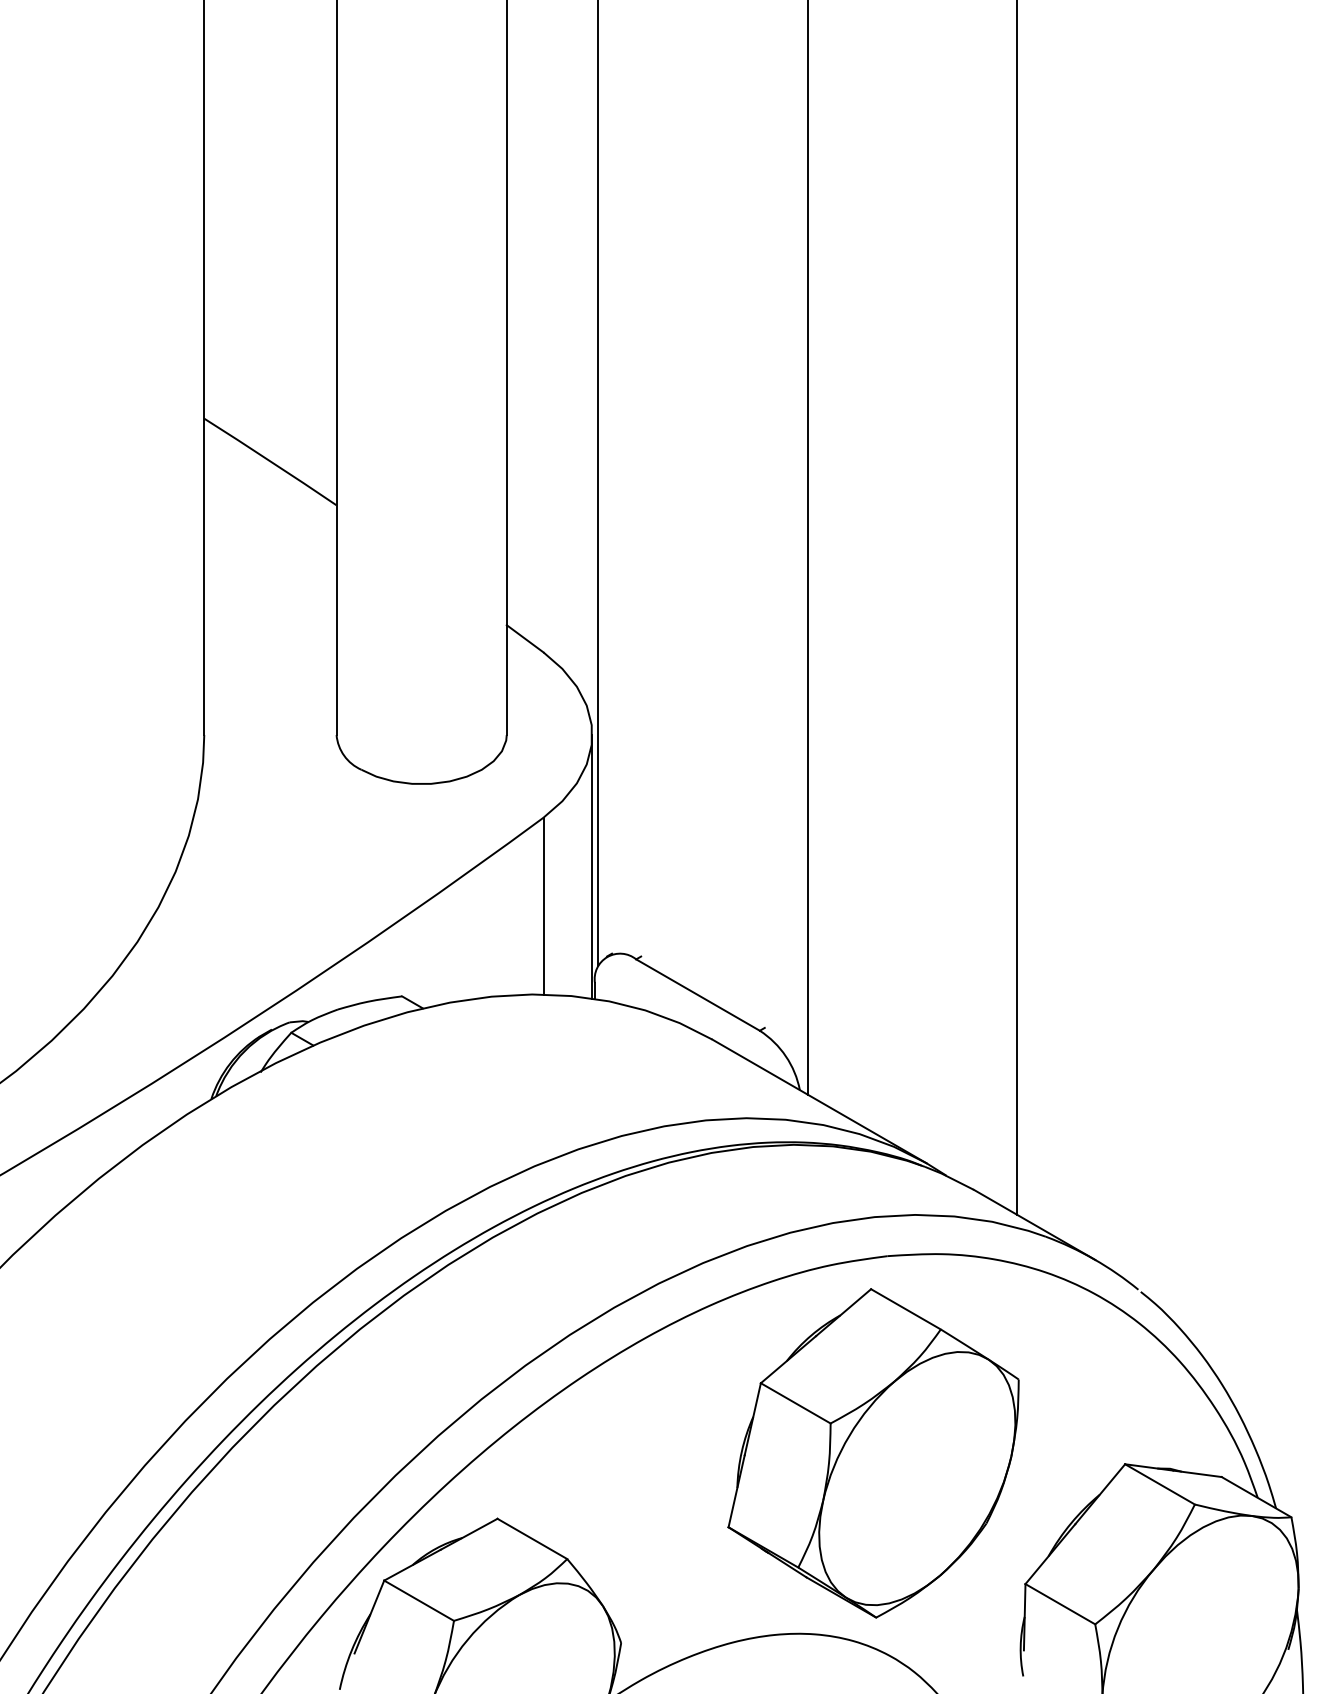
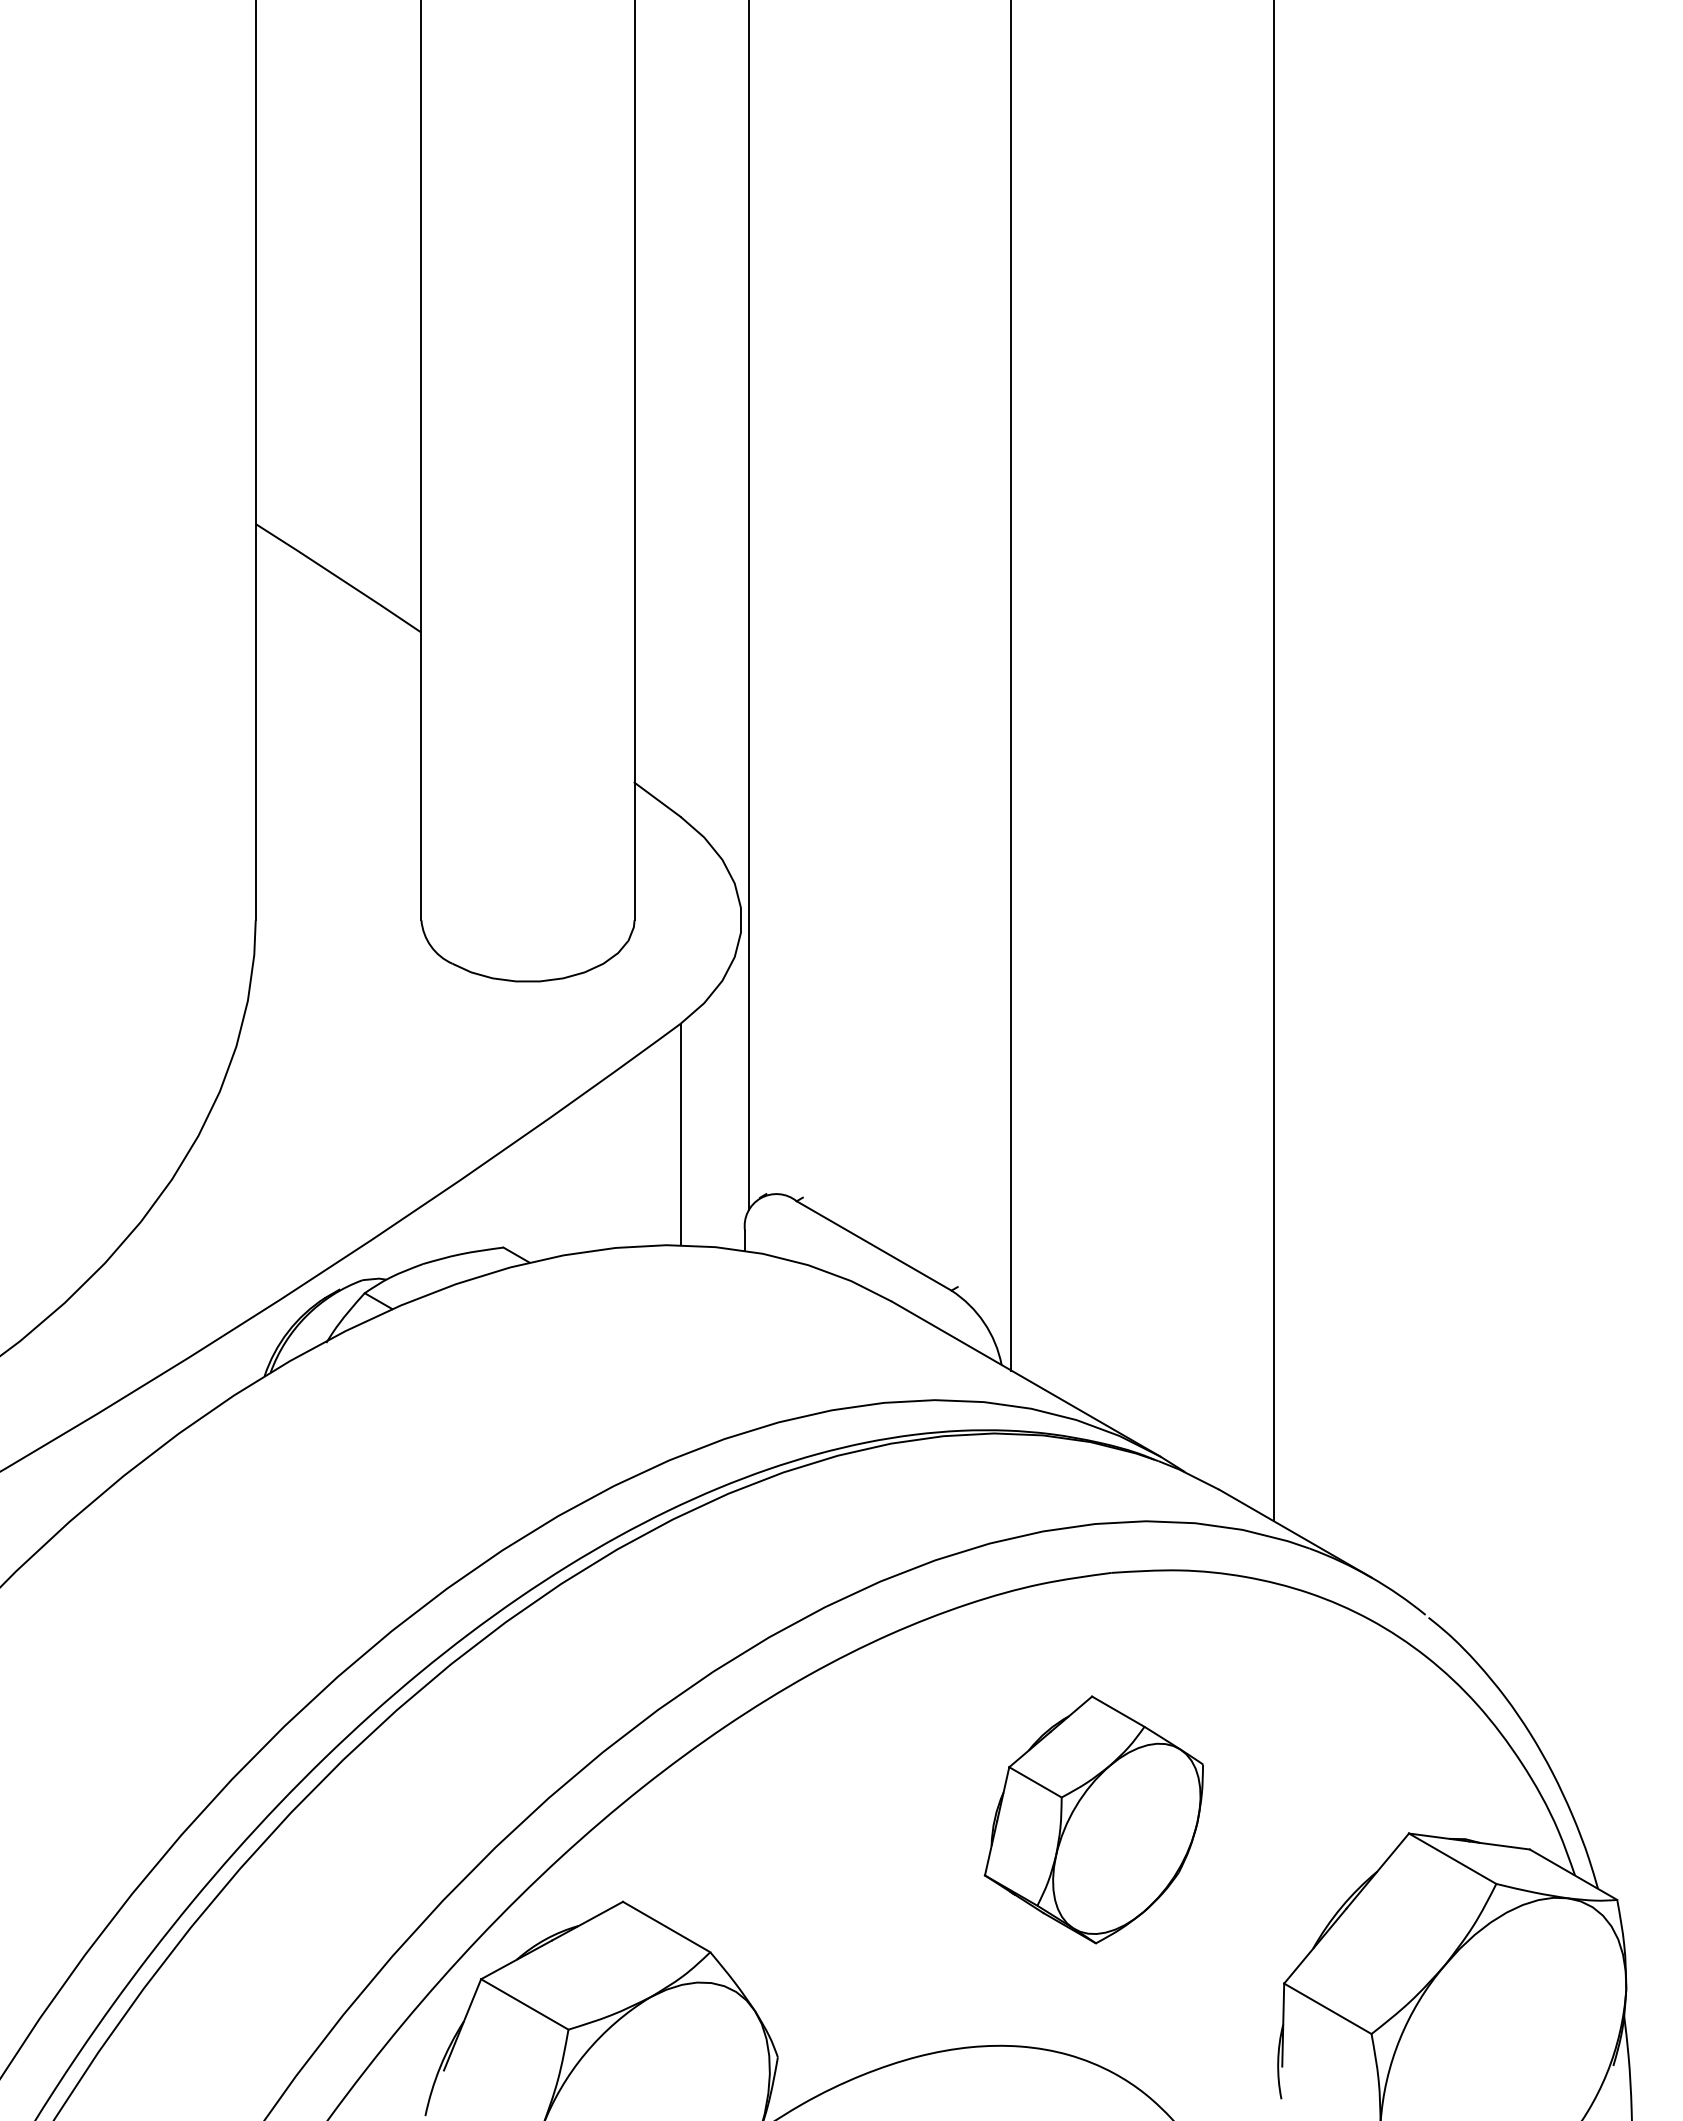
line: (592, 866) -> (741, 1085), removed
part: (873, 1453) -> (1093, 1819), size x0.6

